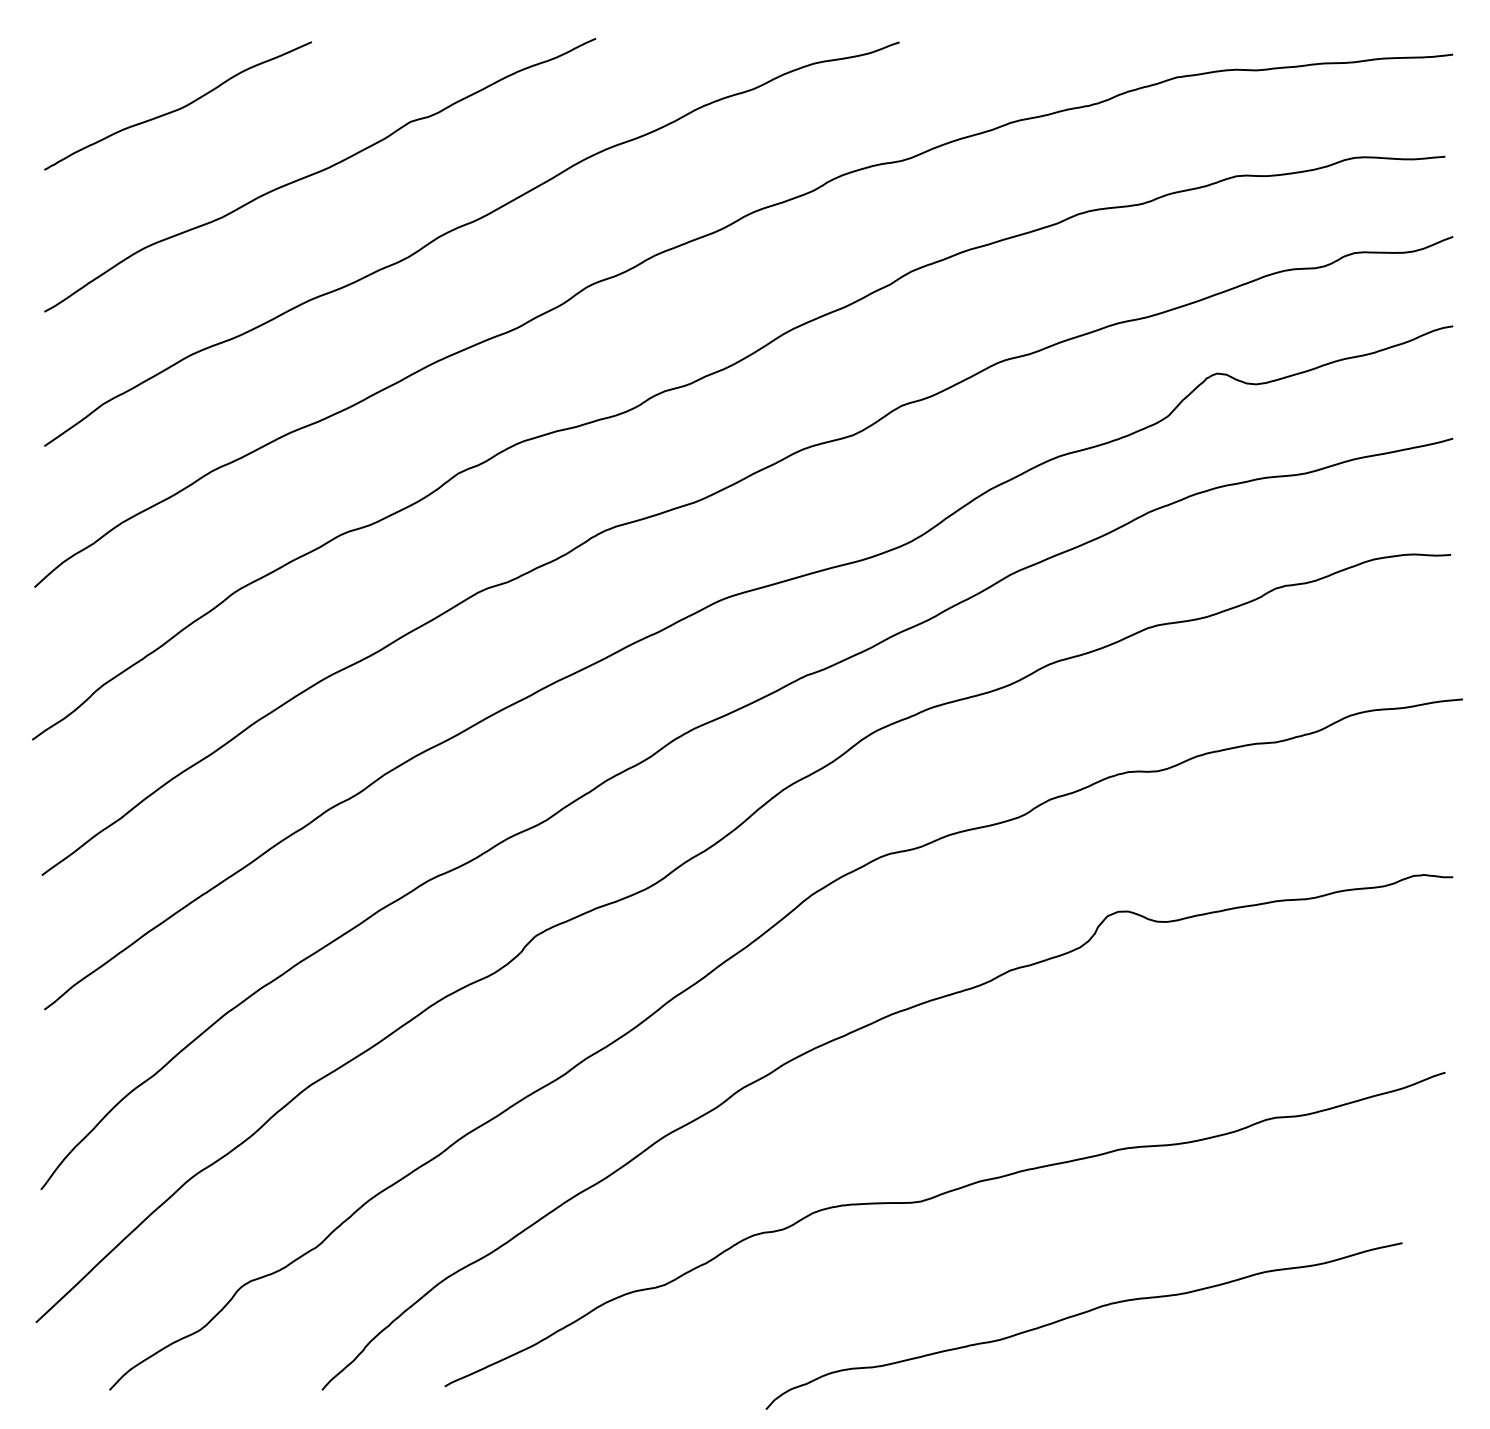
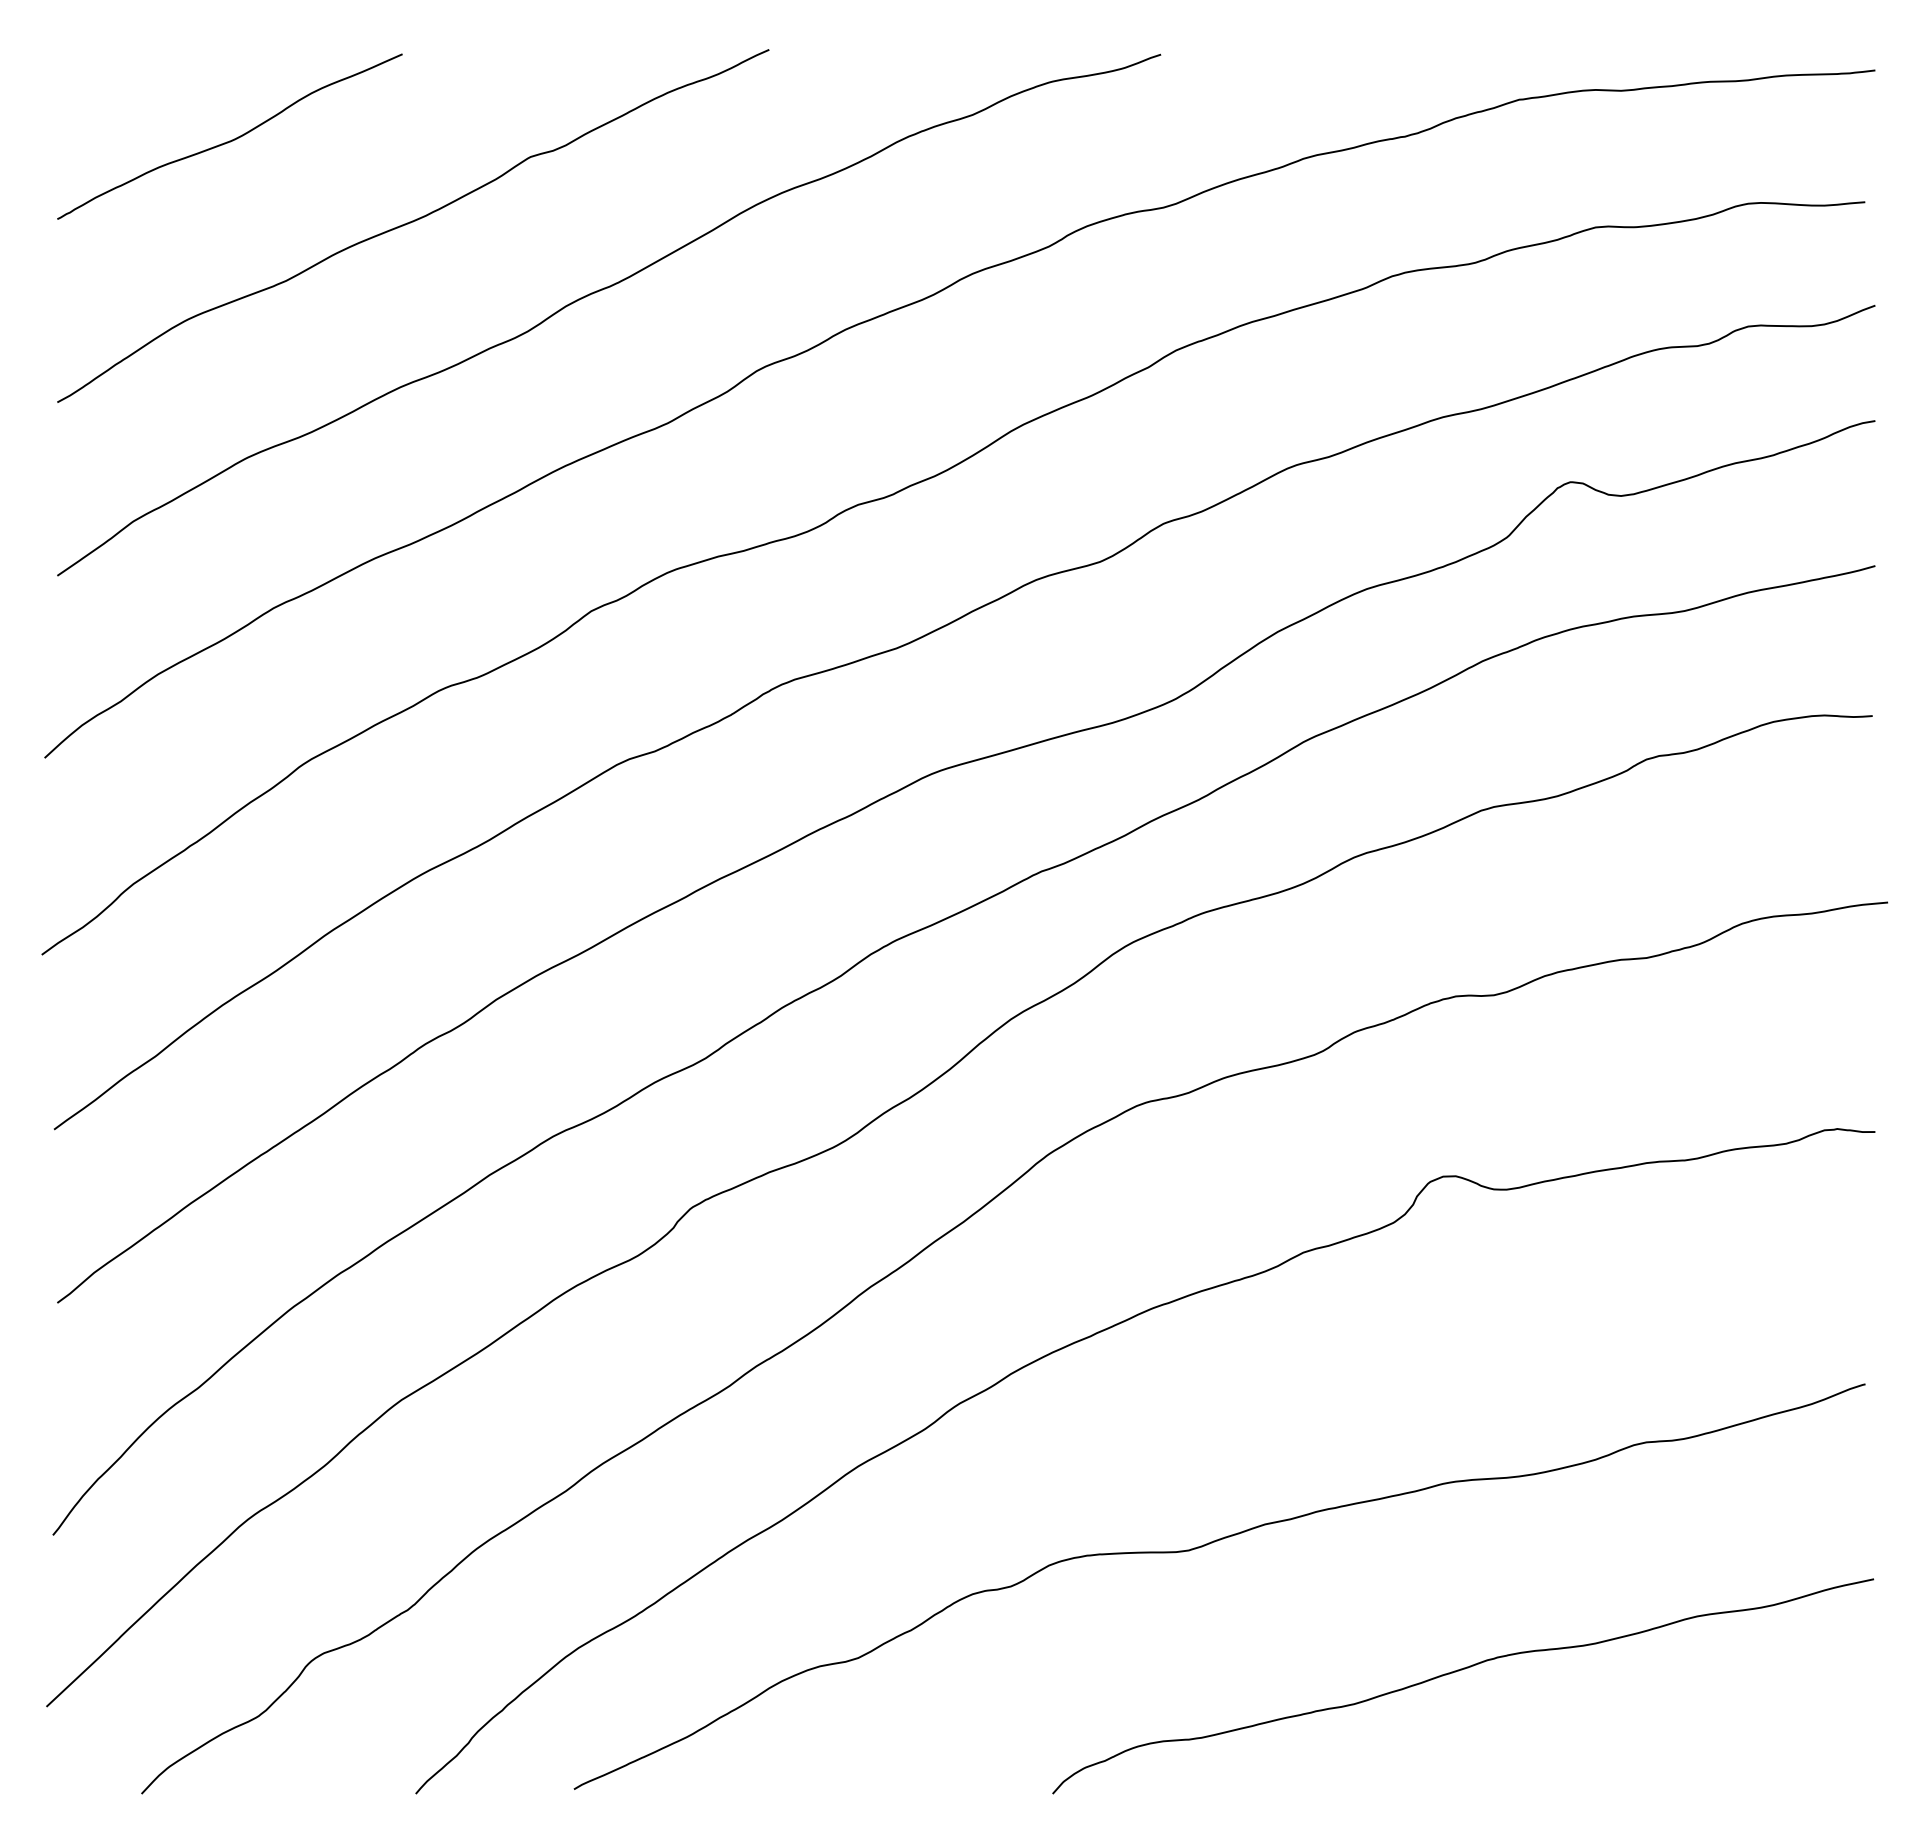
curve: (1081, 1314) -> (1459, 1671), moved

